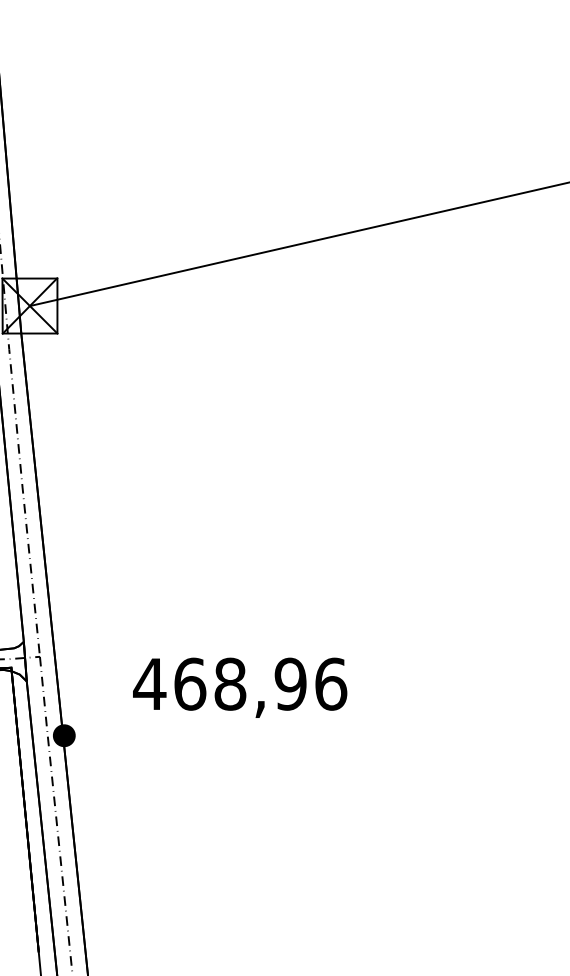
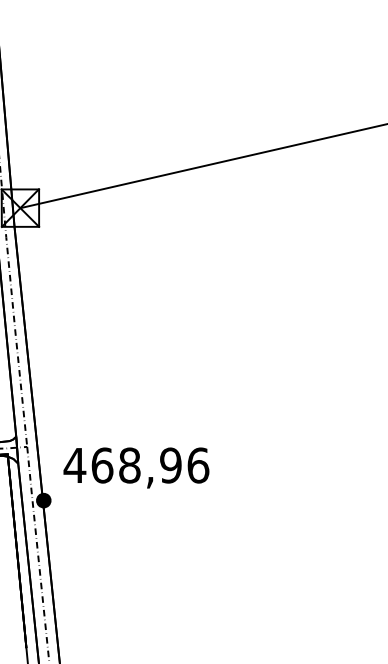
text: (240, 687) -> (136, 467), moved

